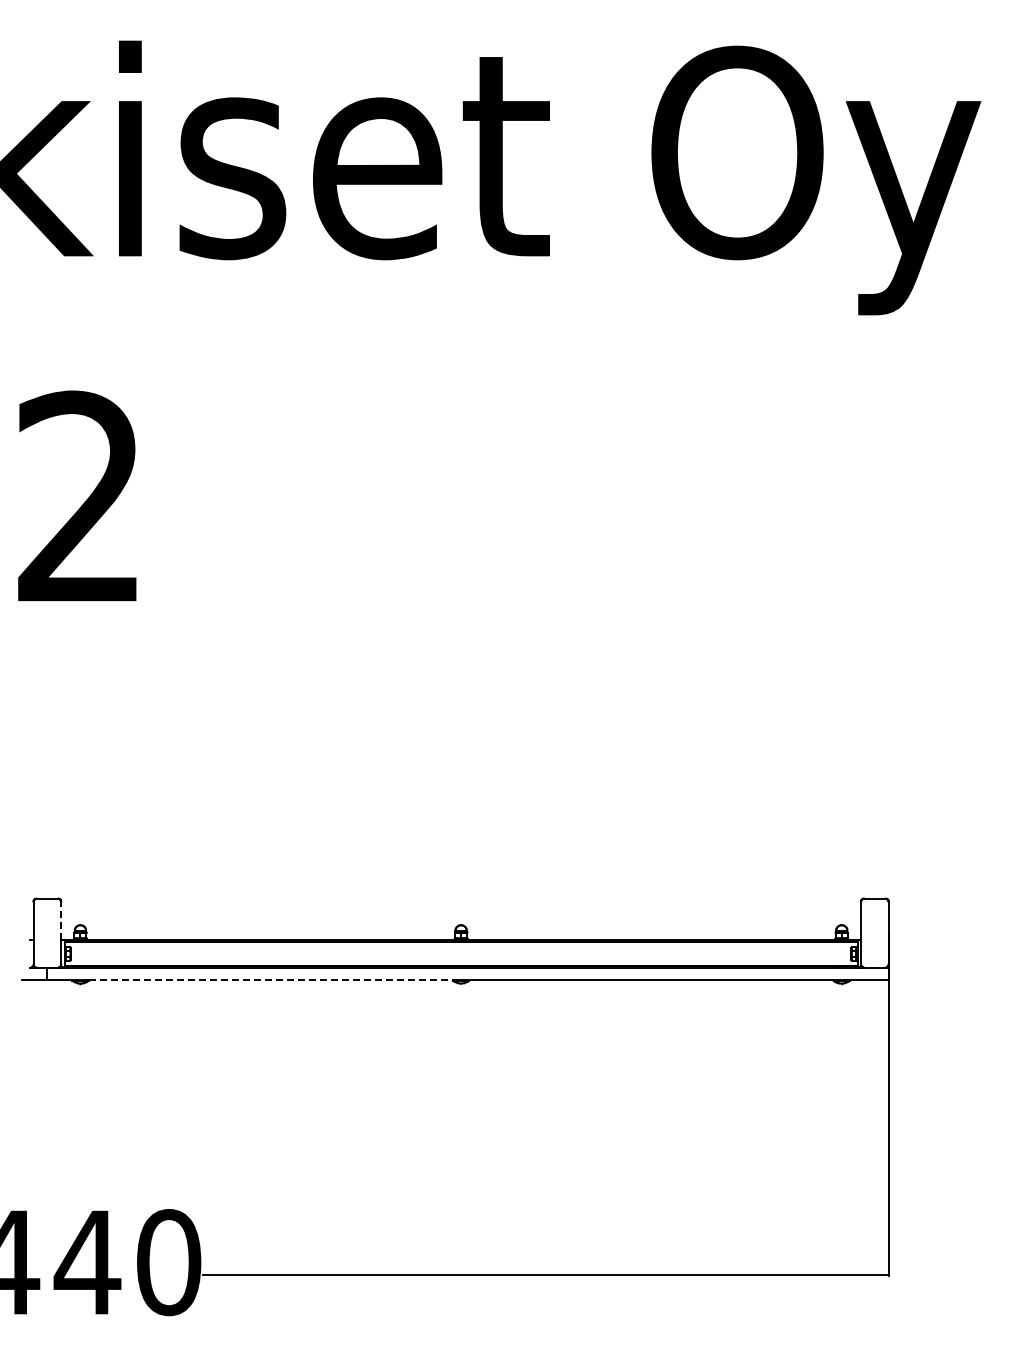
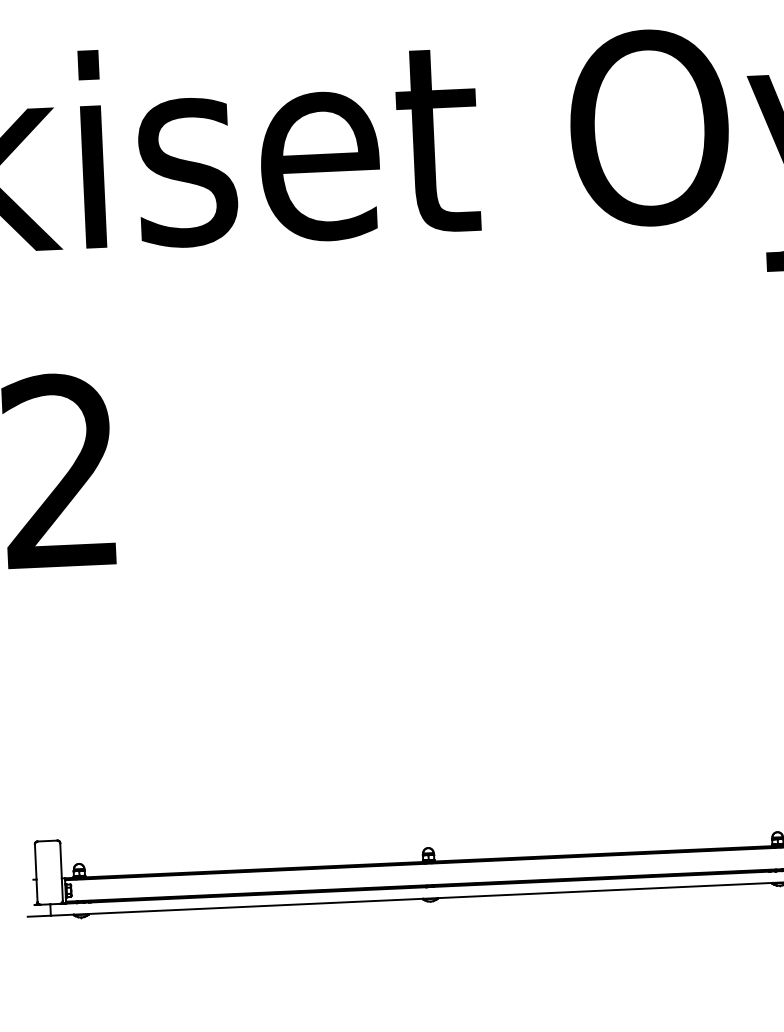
line: (61, 920) -> (61, 860), dashed -> solid
line: (271, 980) -> (256, 906), dashed -> solid

